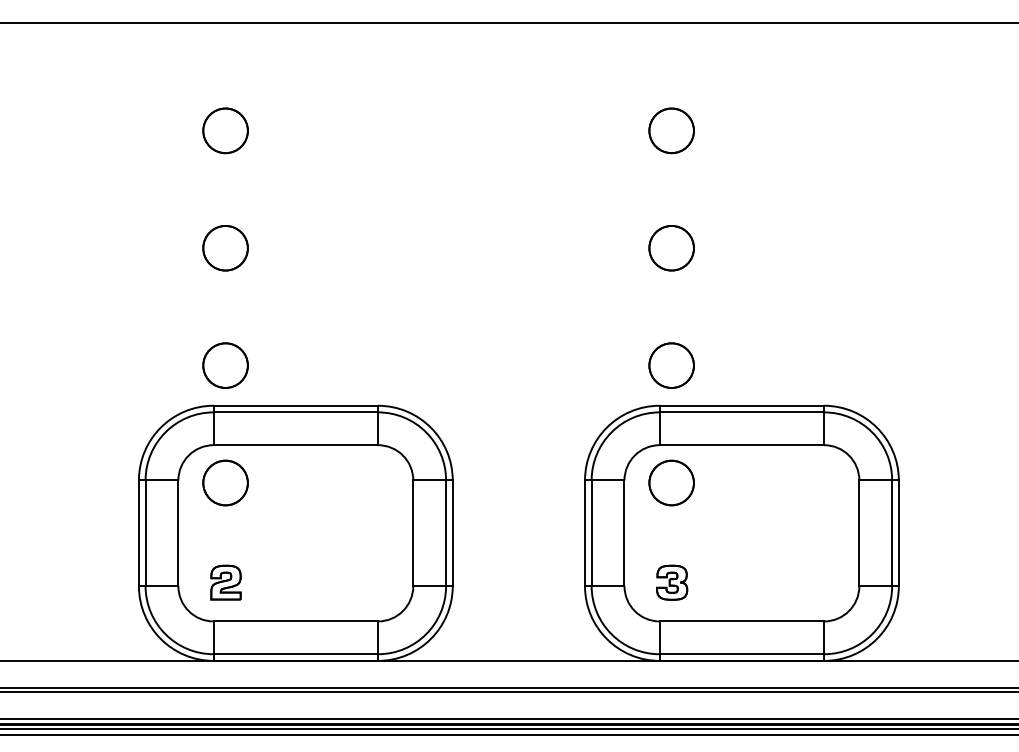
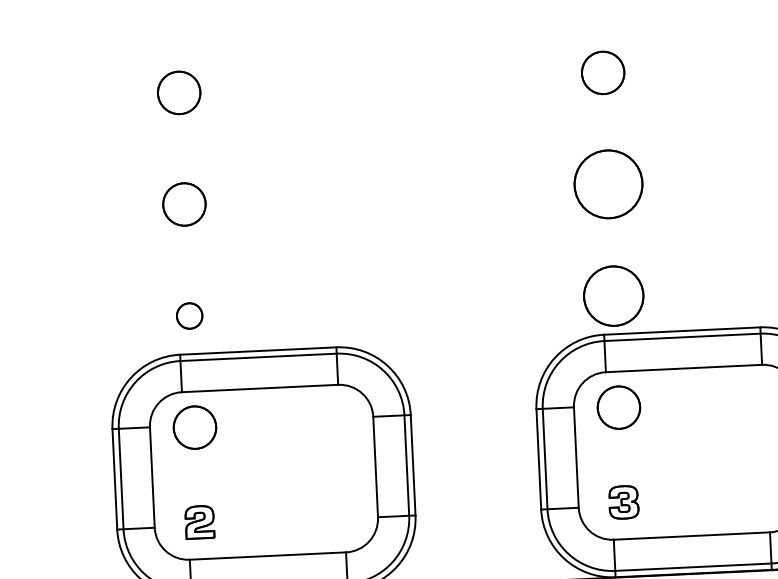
part: (671, 248) -> (608, 184), size x1.6
part: (225, 365) -> (189, 315), size x0.6
part: (671, 365) -> (613, 295), size x1.4

